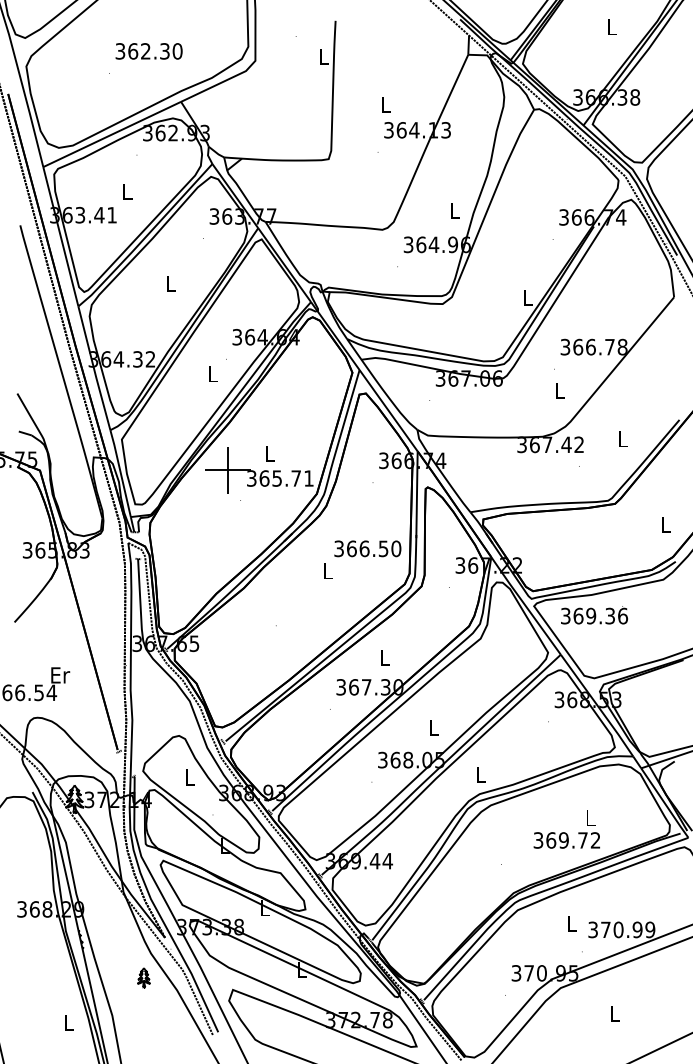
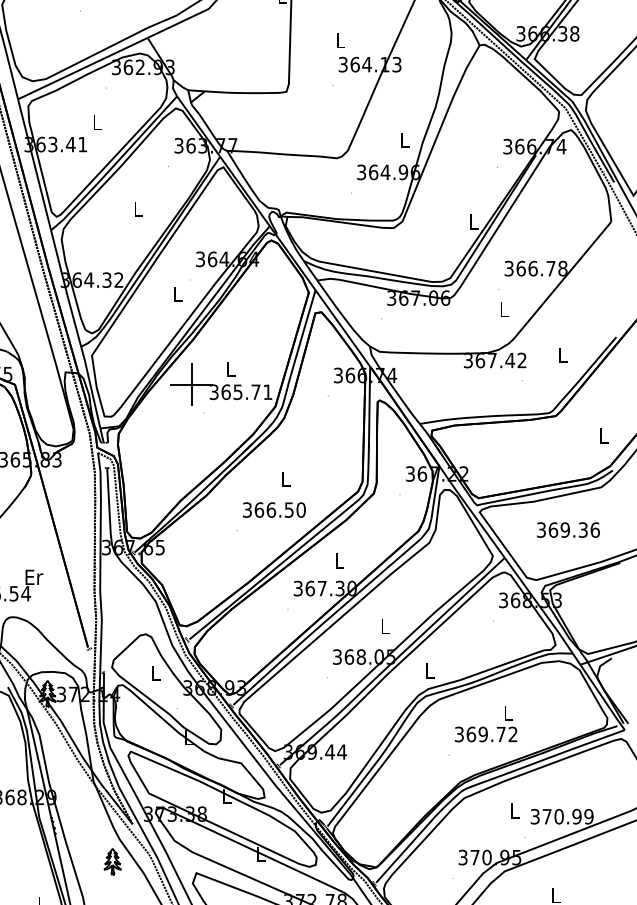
text: (367, 548) -> (274, 509), moved
text: (594, 615) -> (568, 529), moved
text: (566, 829) -> (485, 724), moved
part: (143, 977) -> (112, 861), size x1.43

